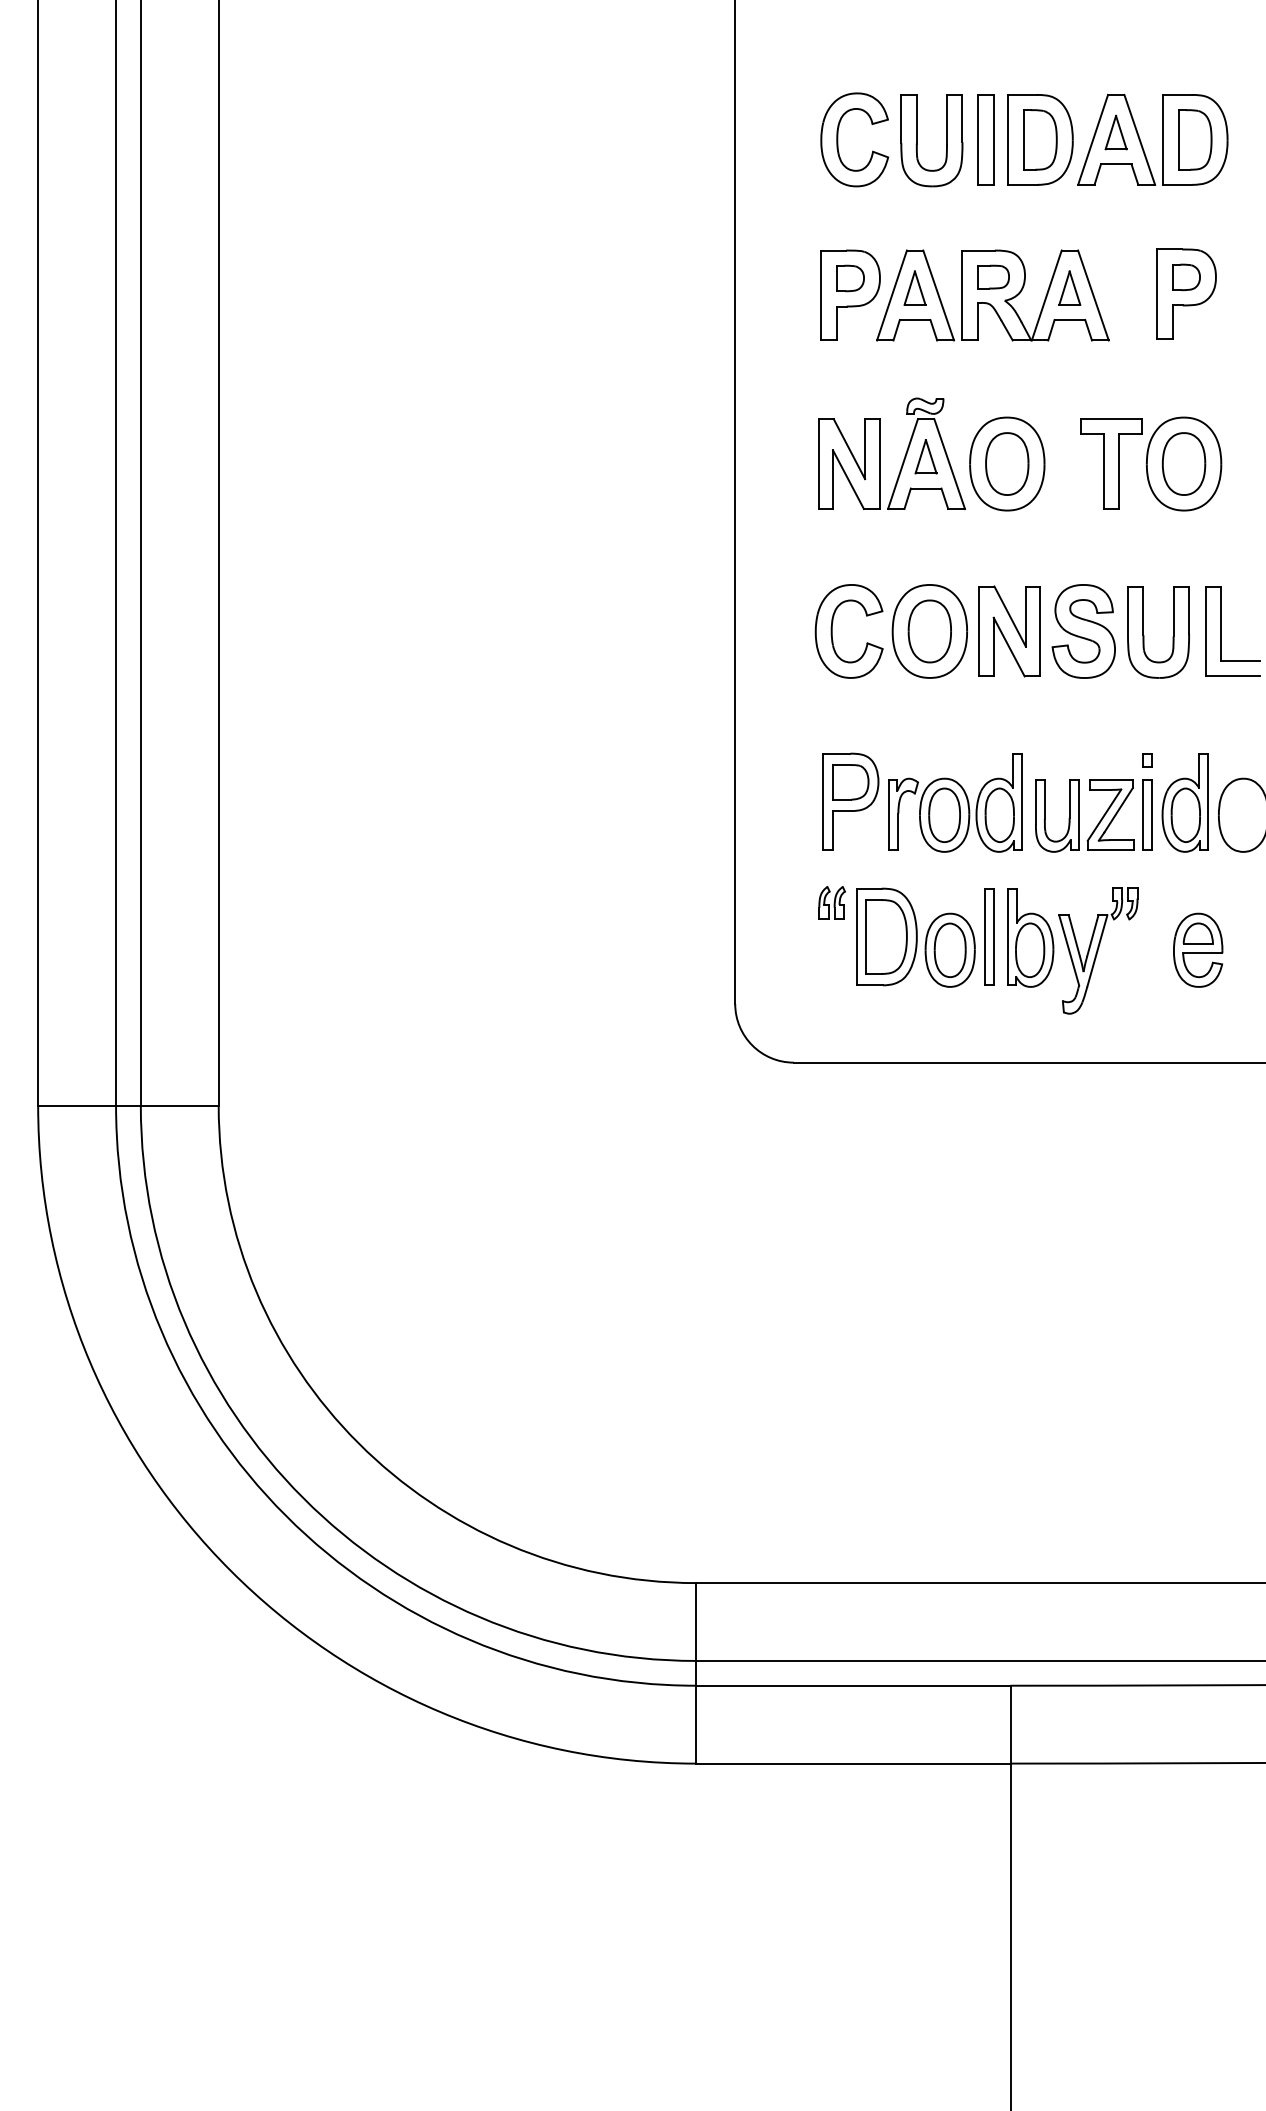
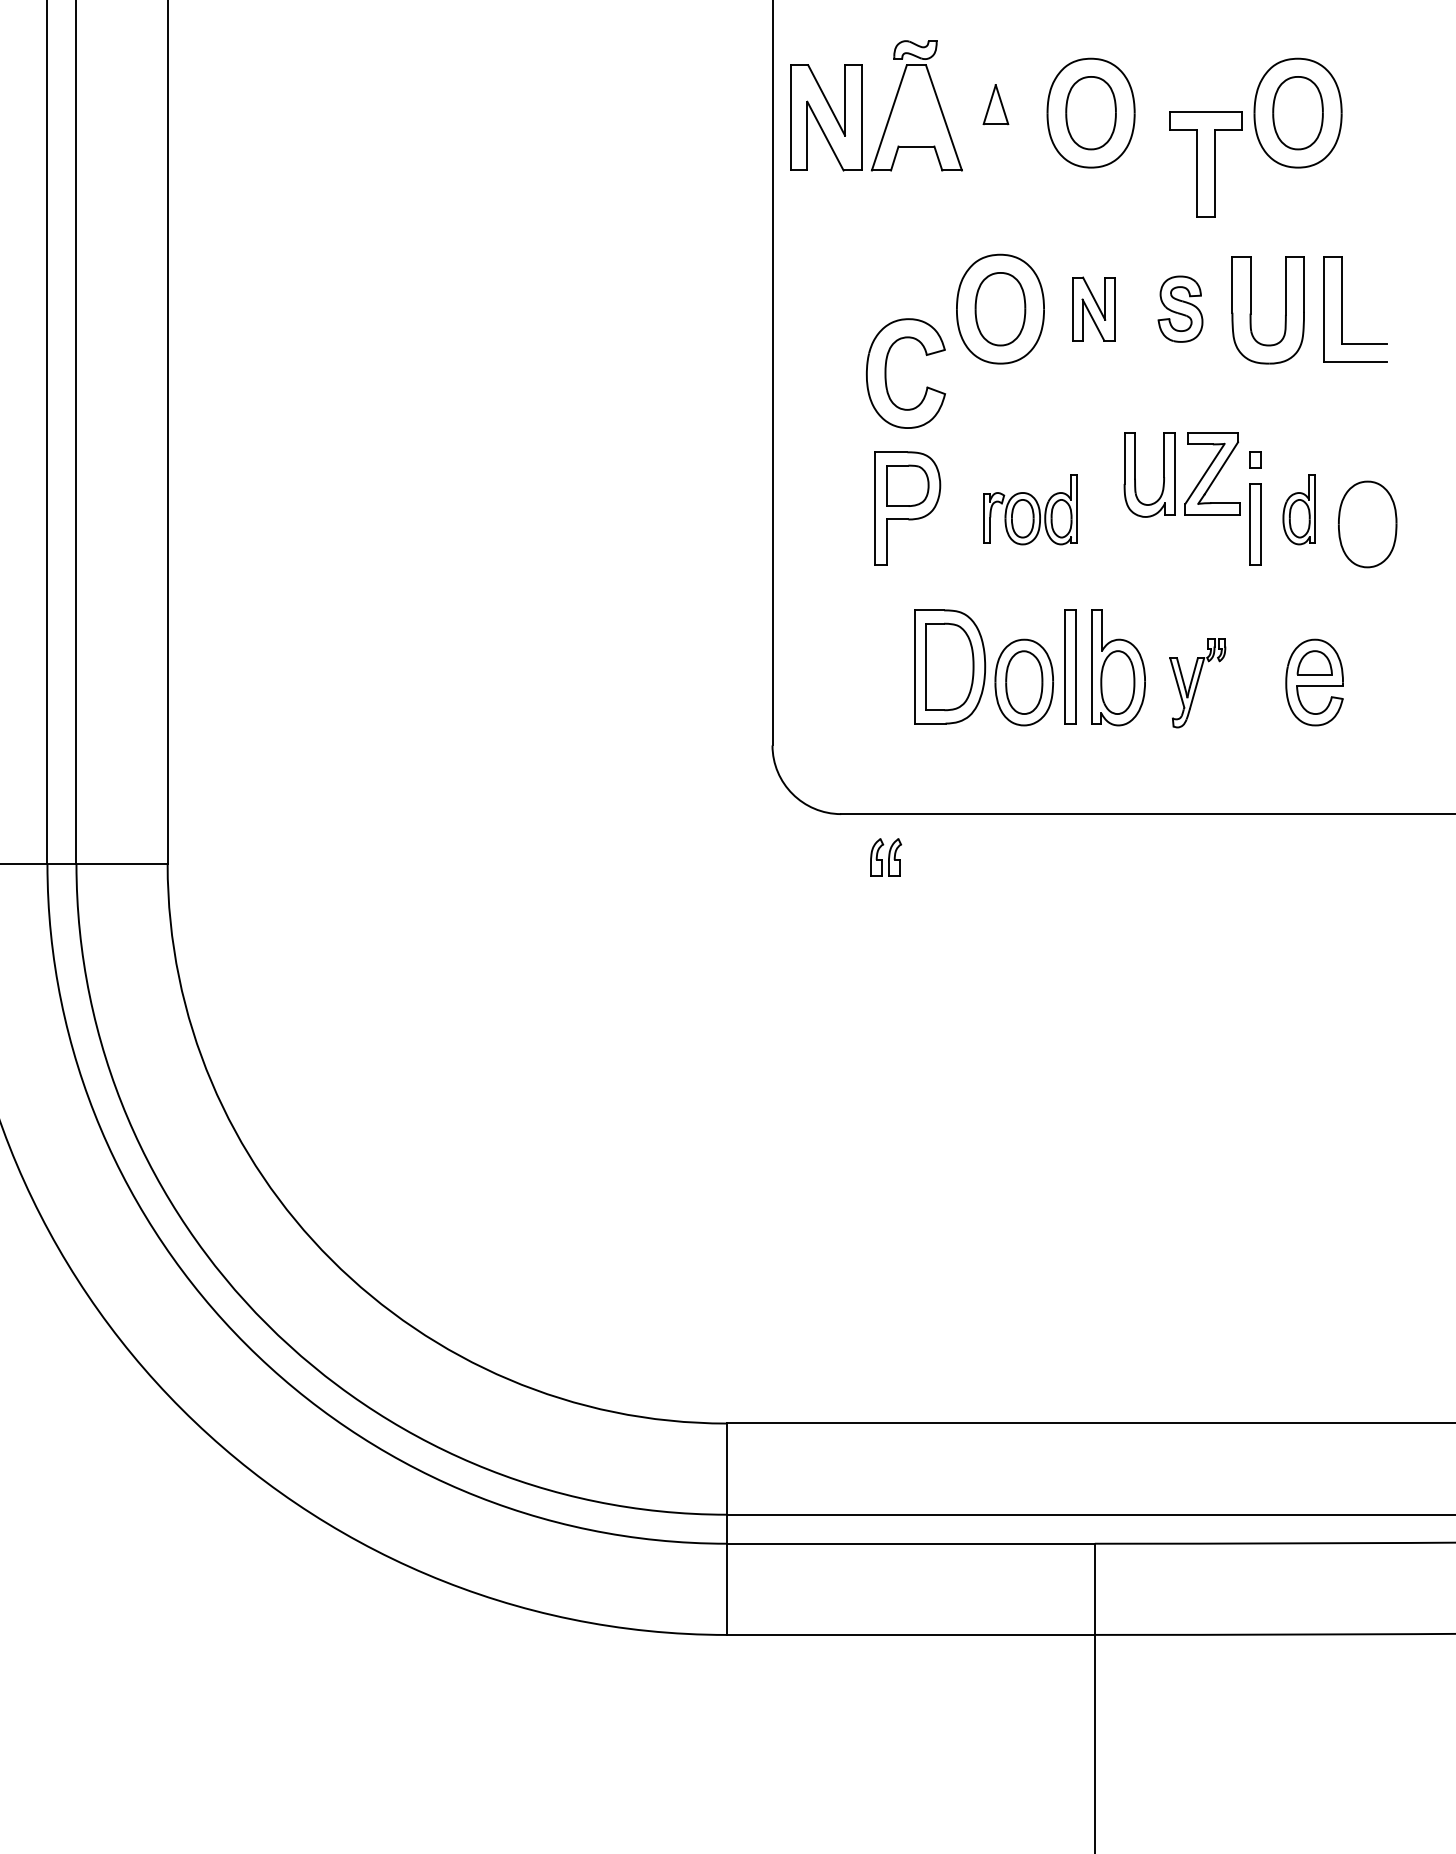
part: (880, 453) -> (862, 105), moved
part: (1111, 463) -> (1206, 164), moved
part: (832, 631) -> (886, 373), moved
part: (1009, 631) -> (1093, 309), size x0.6
part: (1083, 631) -> (1180, 309), size x0.6
part: (955, 802) -> (1030, 509), size x0.6
part: (1184, 802) -> (1298, 509), size x0.6
part: (1084, 815) -> (1181, 474), moved
part: (831, 902) -> (885, 857), moved
part: (1098, 950) -> (1197, 682), size x0.6

